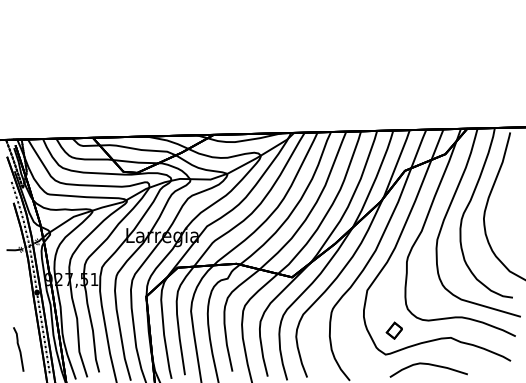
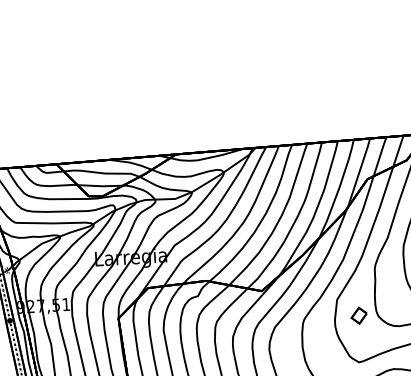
part: (393, 330) -> (358, 315), moved

